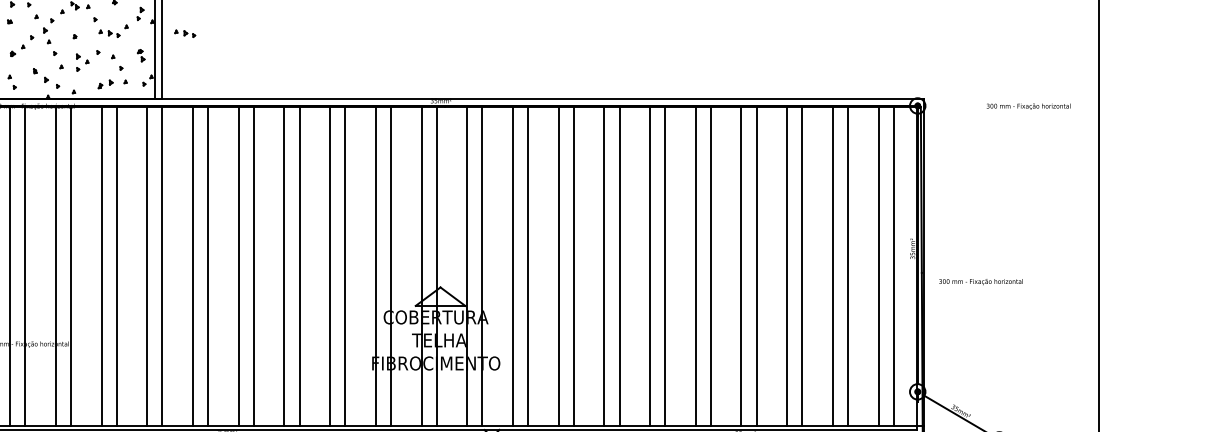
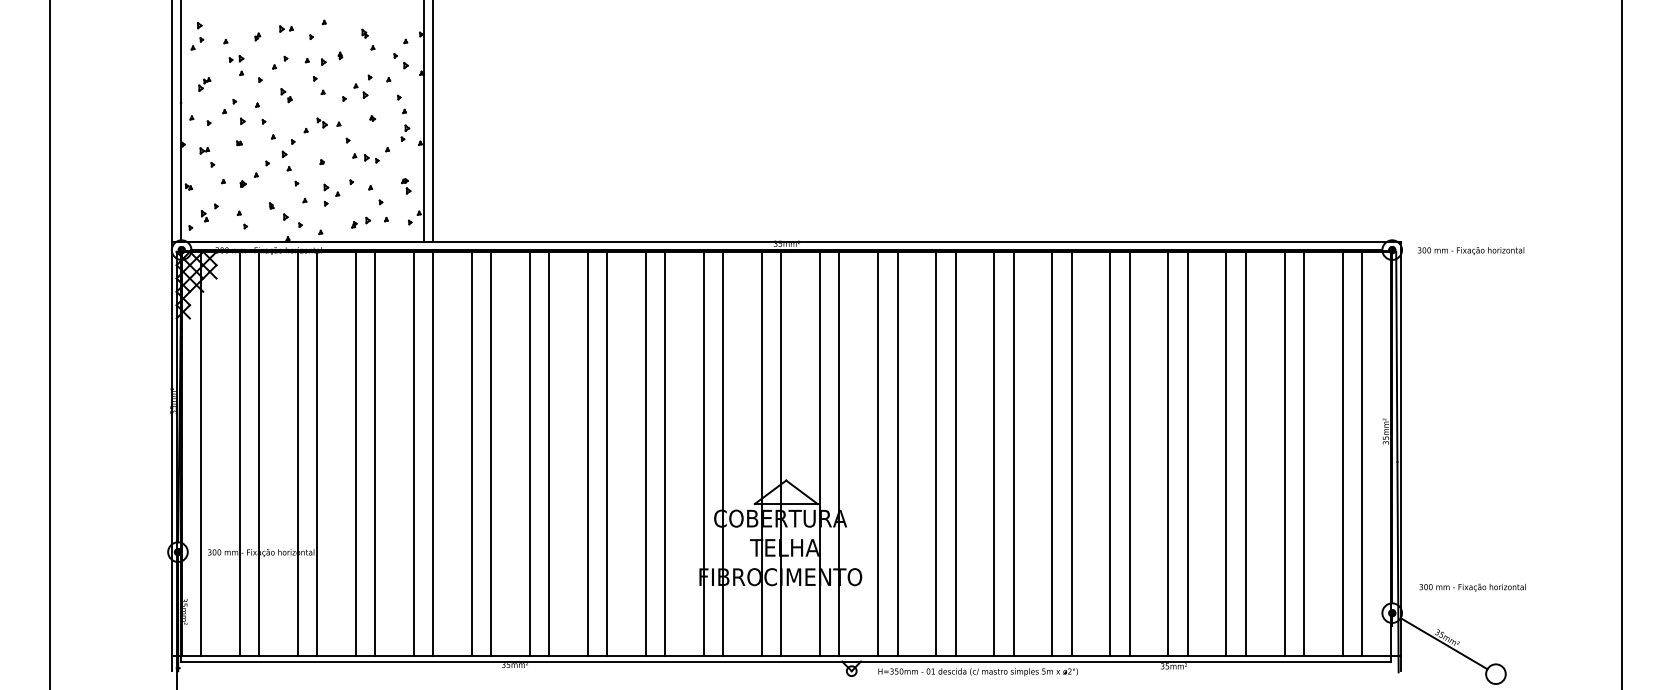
part: (184, 33) -> (461, 158), removed
text: (1028, 106) -> (1471, 250), moved
text: (980, 281) -> (1472, 587), moved

